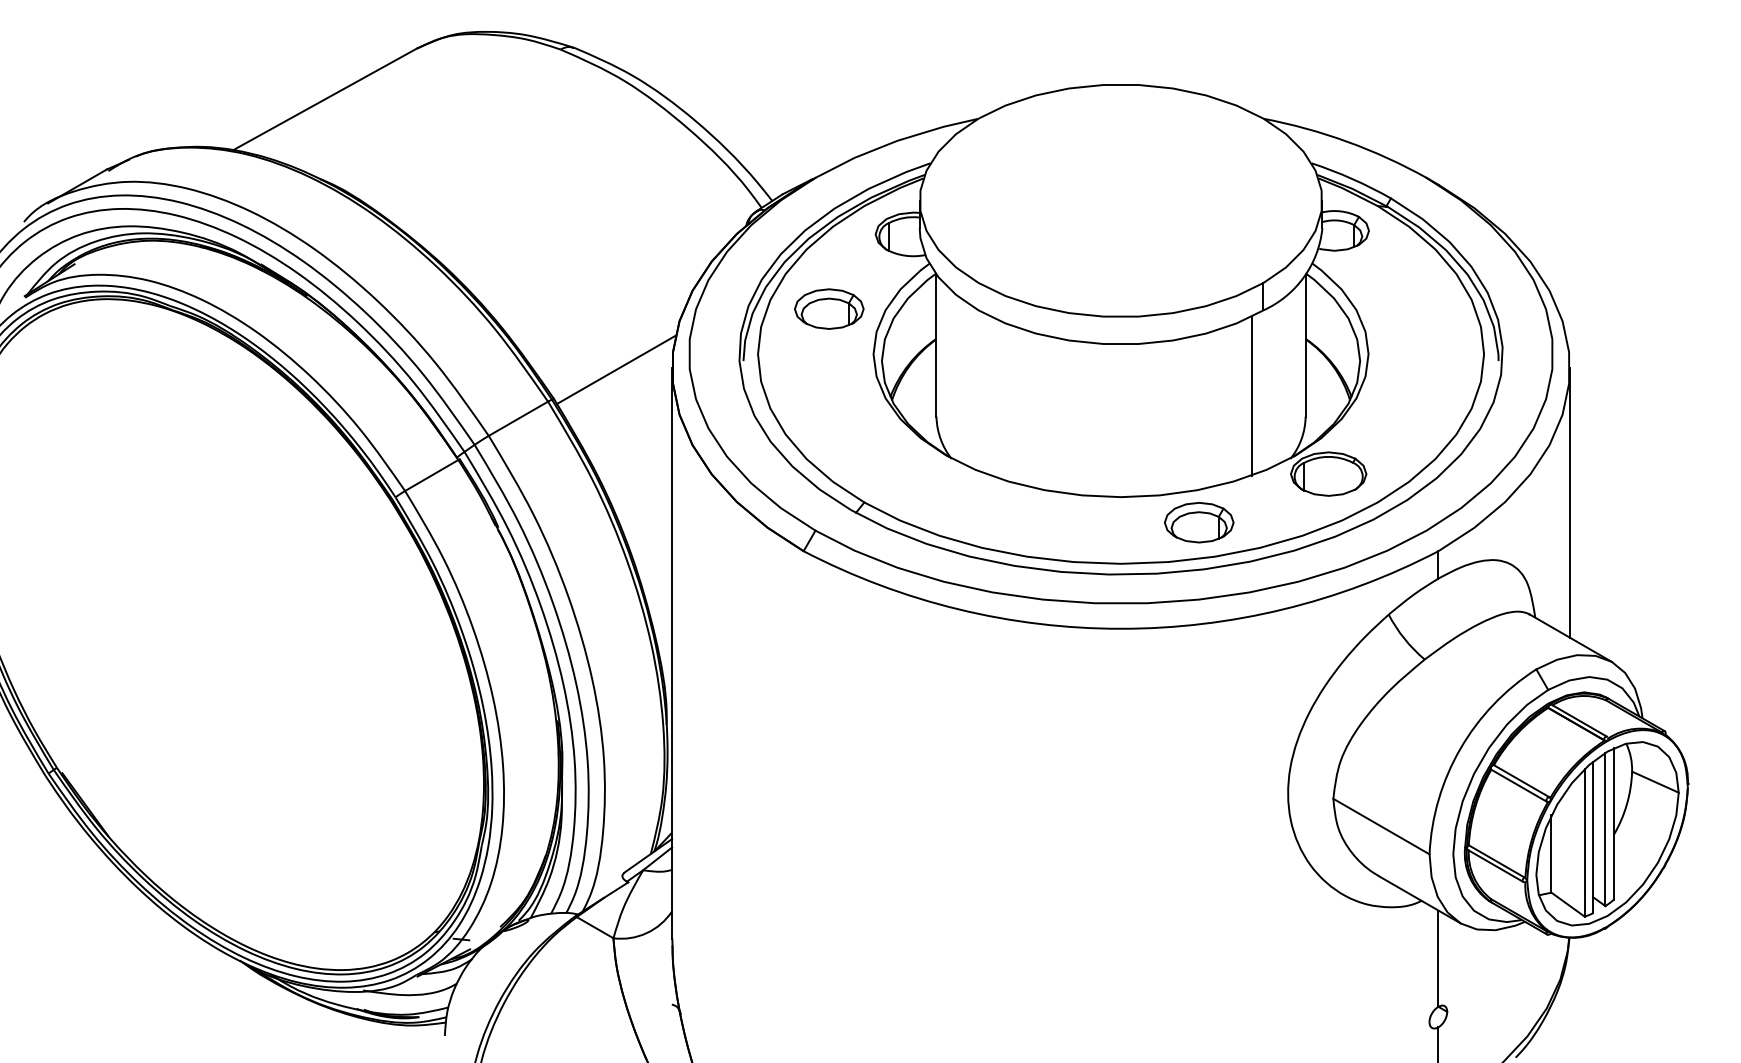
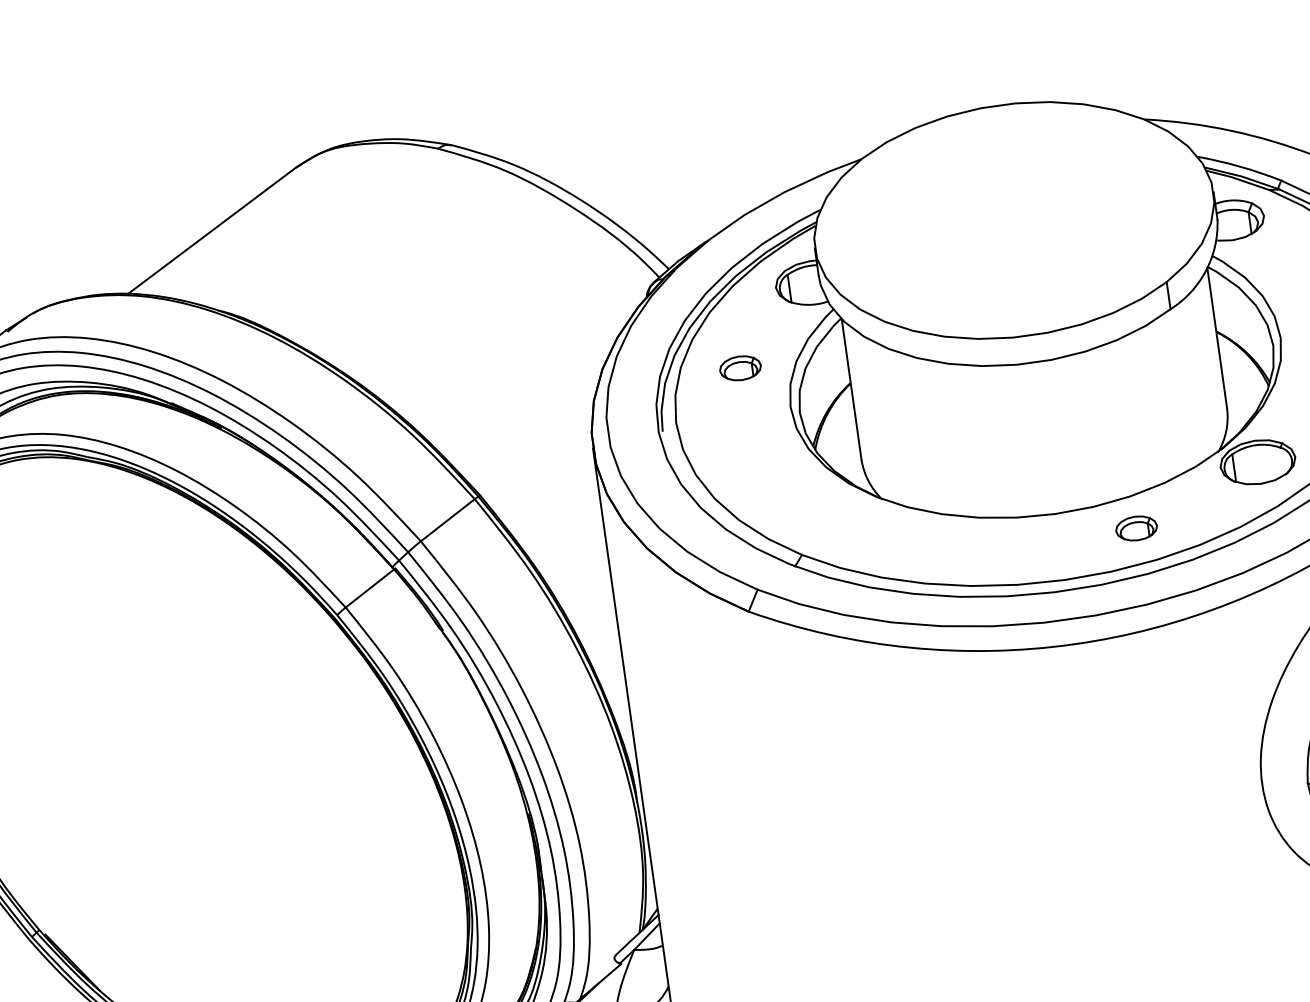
part: (829, 308) -> (740, 367), size x0.6
line: (615, 369) -> (537, 457), removed
line: (1251, 395) -> (1170, 395), removed
part: (1199, 522) -> (1136, 528), size x0.6

